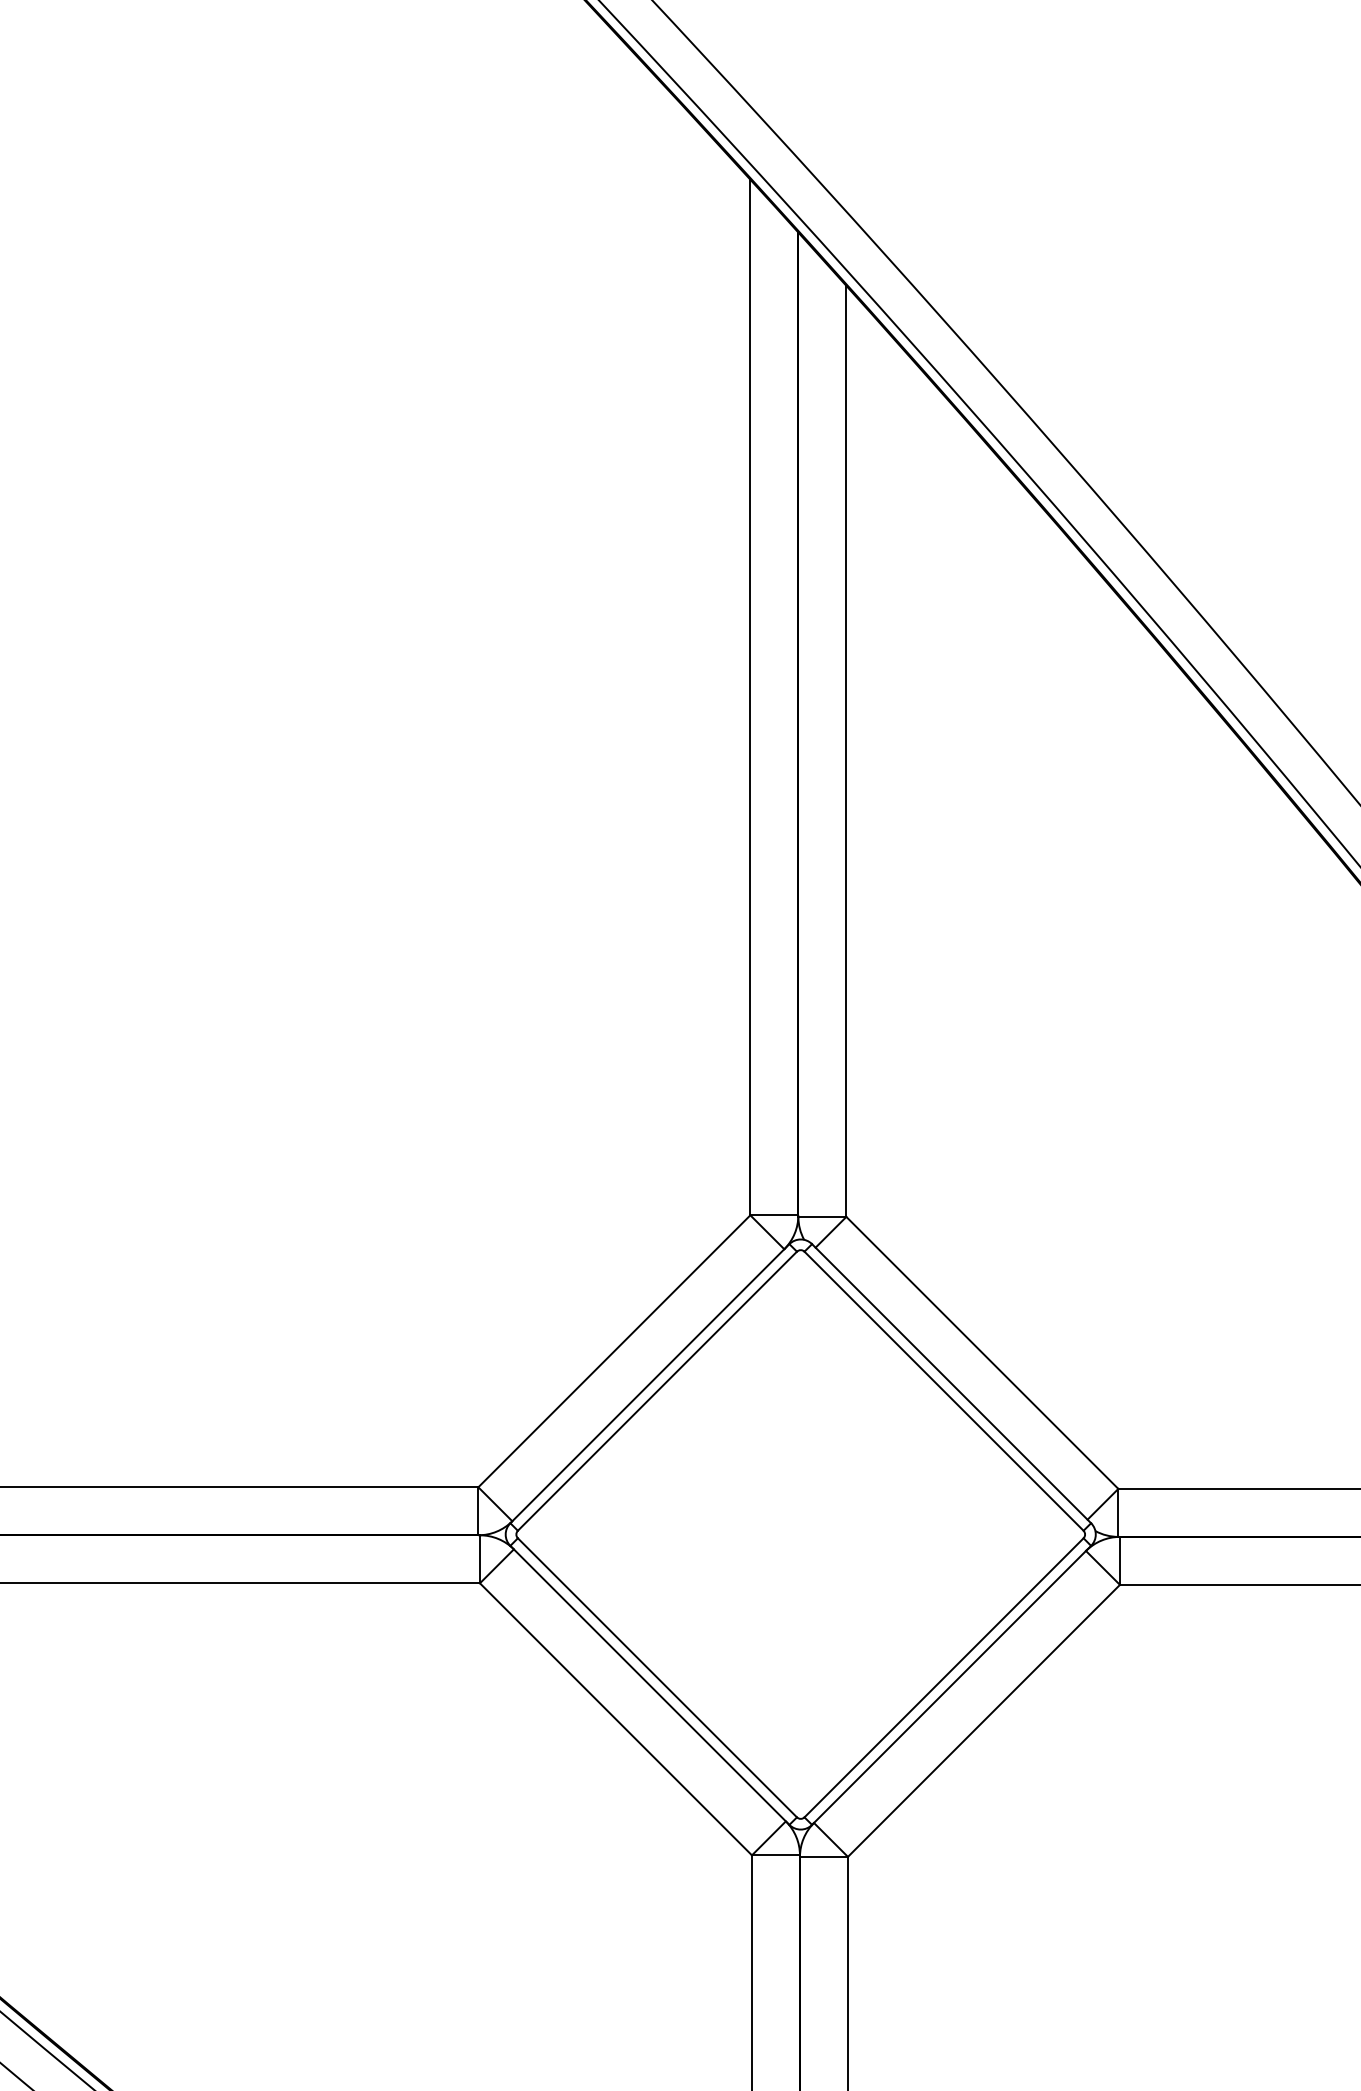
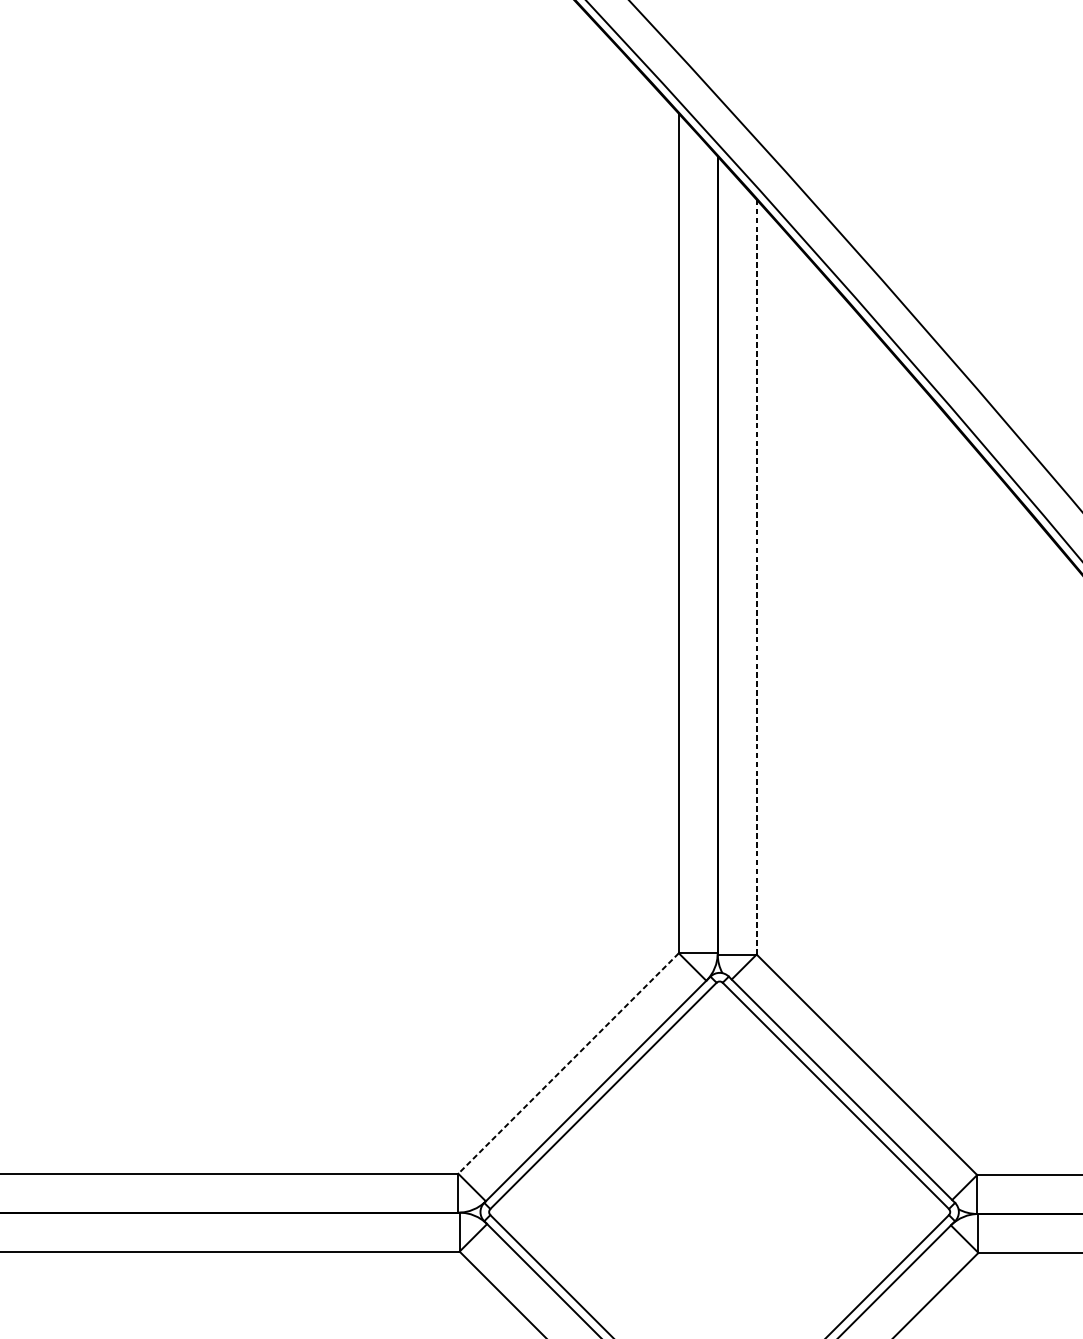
line: (846, 751) -> (756, 577), solid -> dashed
line: (614, 1351) -> (568, 1063), solid -> dashed

